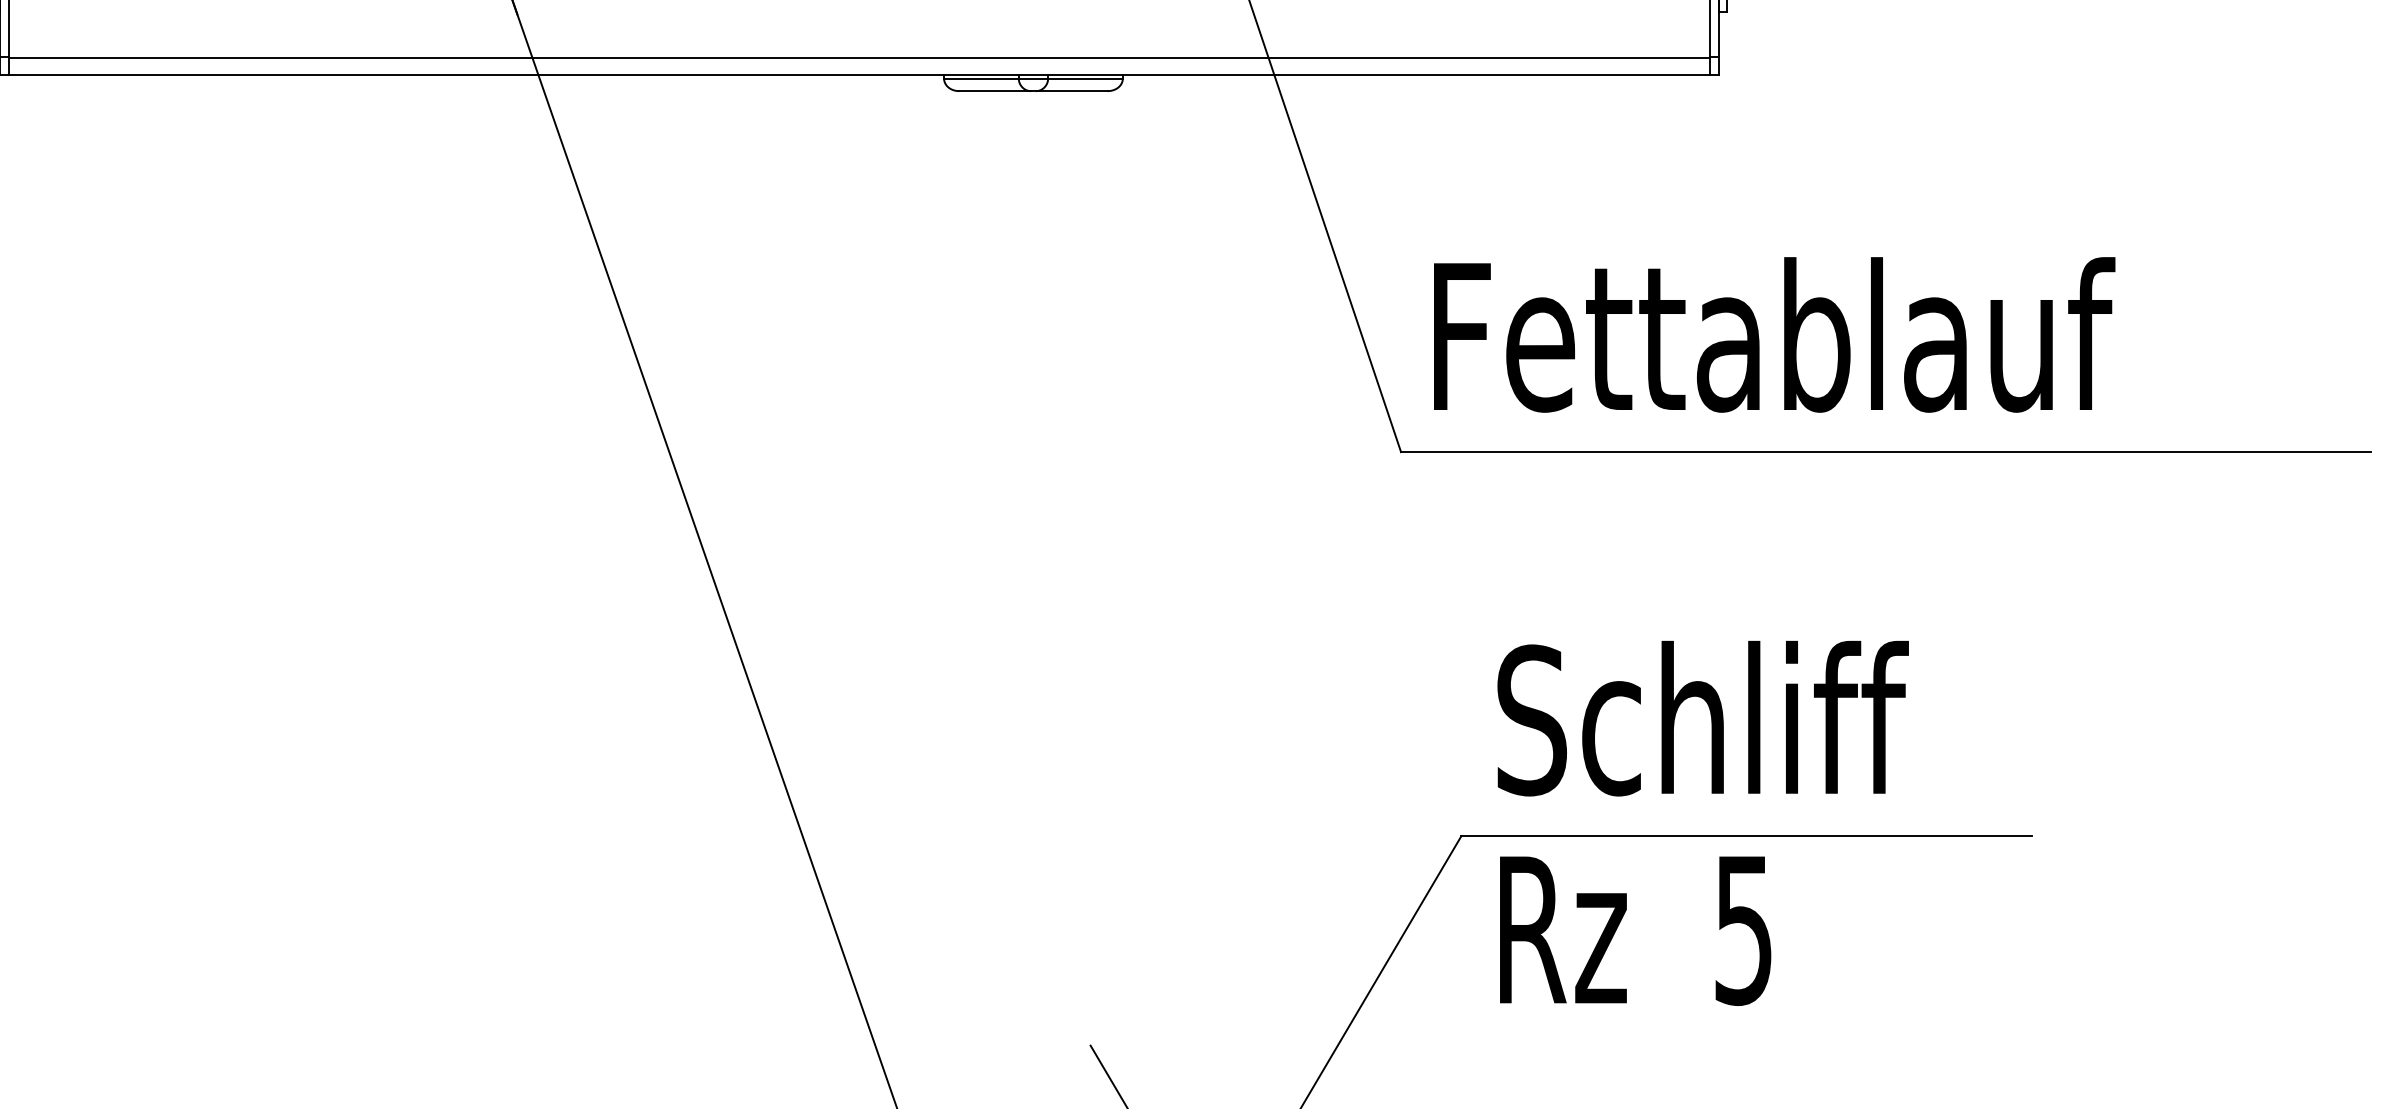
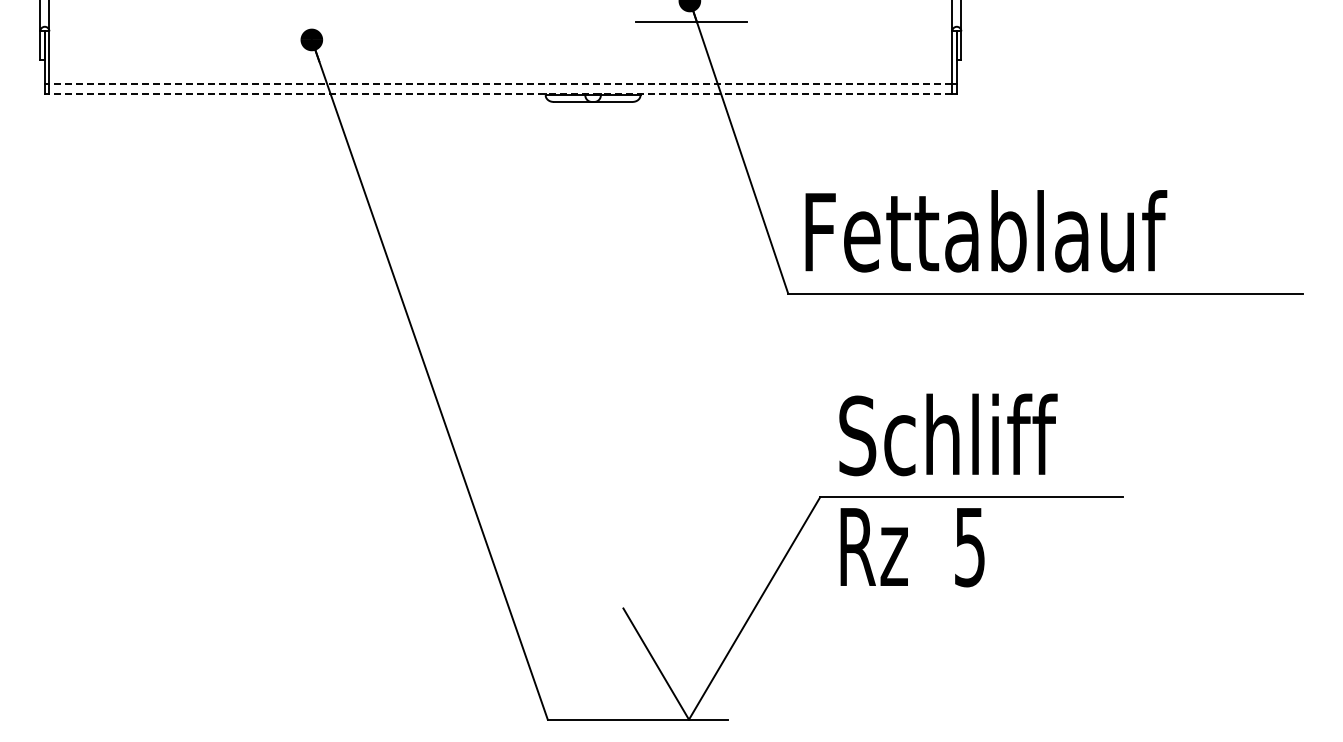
line: (858, 58) -> (500, 84), solid -> dashed
line: (858, 75) -> (500, 93), solid -> dashed

